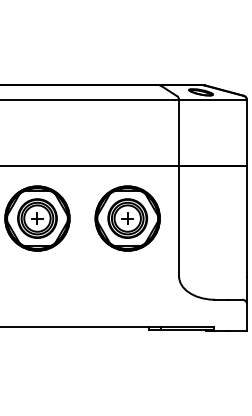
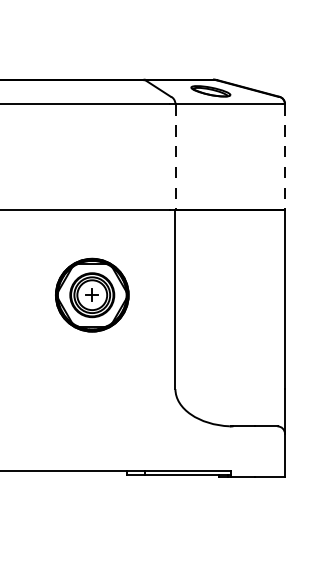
line: (179, 133) -> (176, 157), solid -> dashed
line: (246, 133) -> (284, 157), solid -> dashed
part: (127, 218) -> (92, 295), size x0.7

